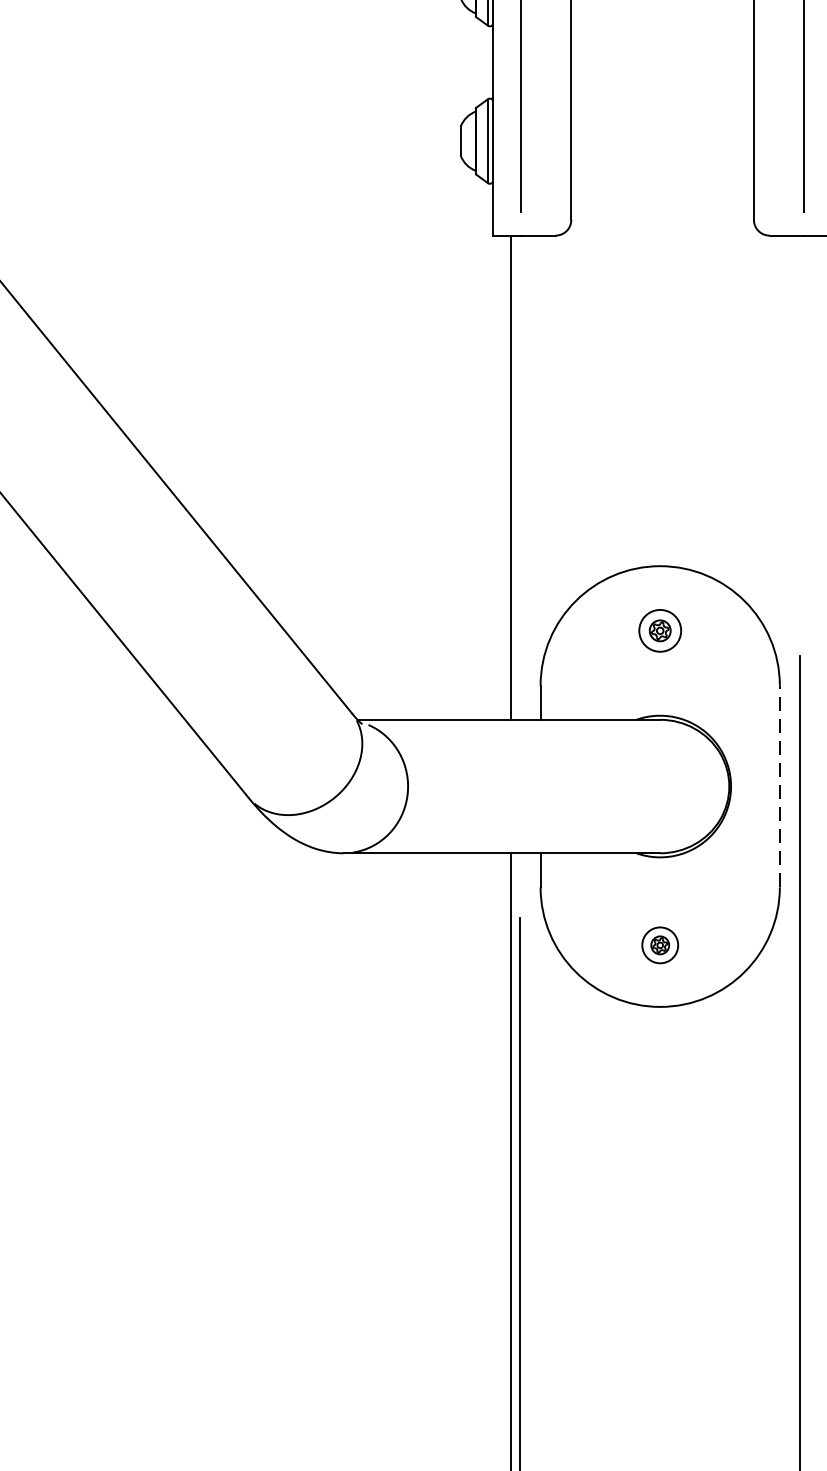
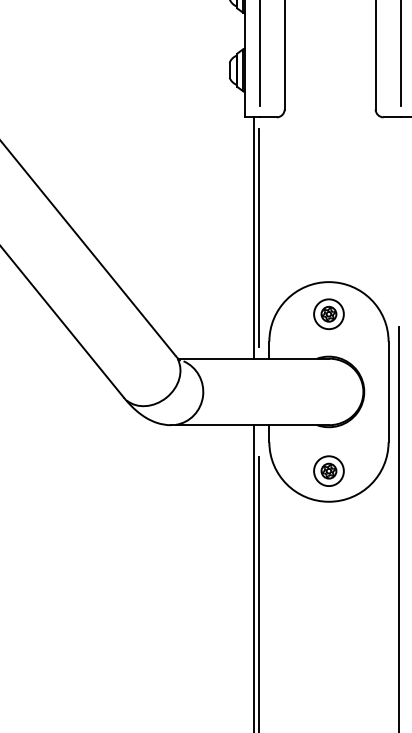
line: (520, 476) -> (259, 237), added
part: (659, 631) -> (328, 314), size x1.43
line: (779, 785) -> (388, 391), dashed -> solid
part: (659, 944) -> (328, 470), size x1.67

